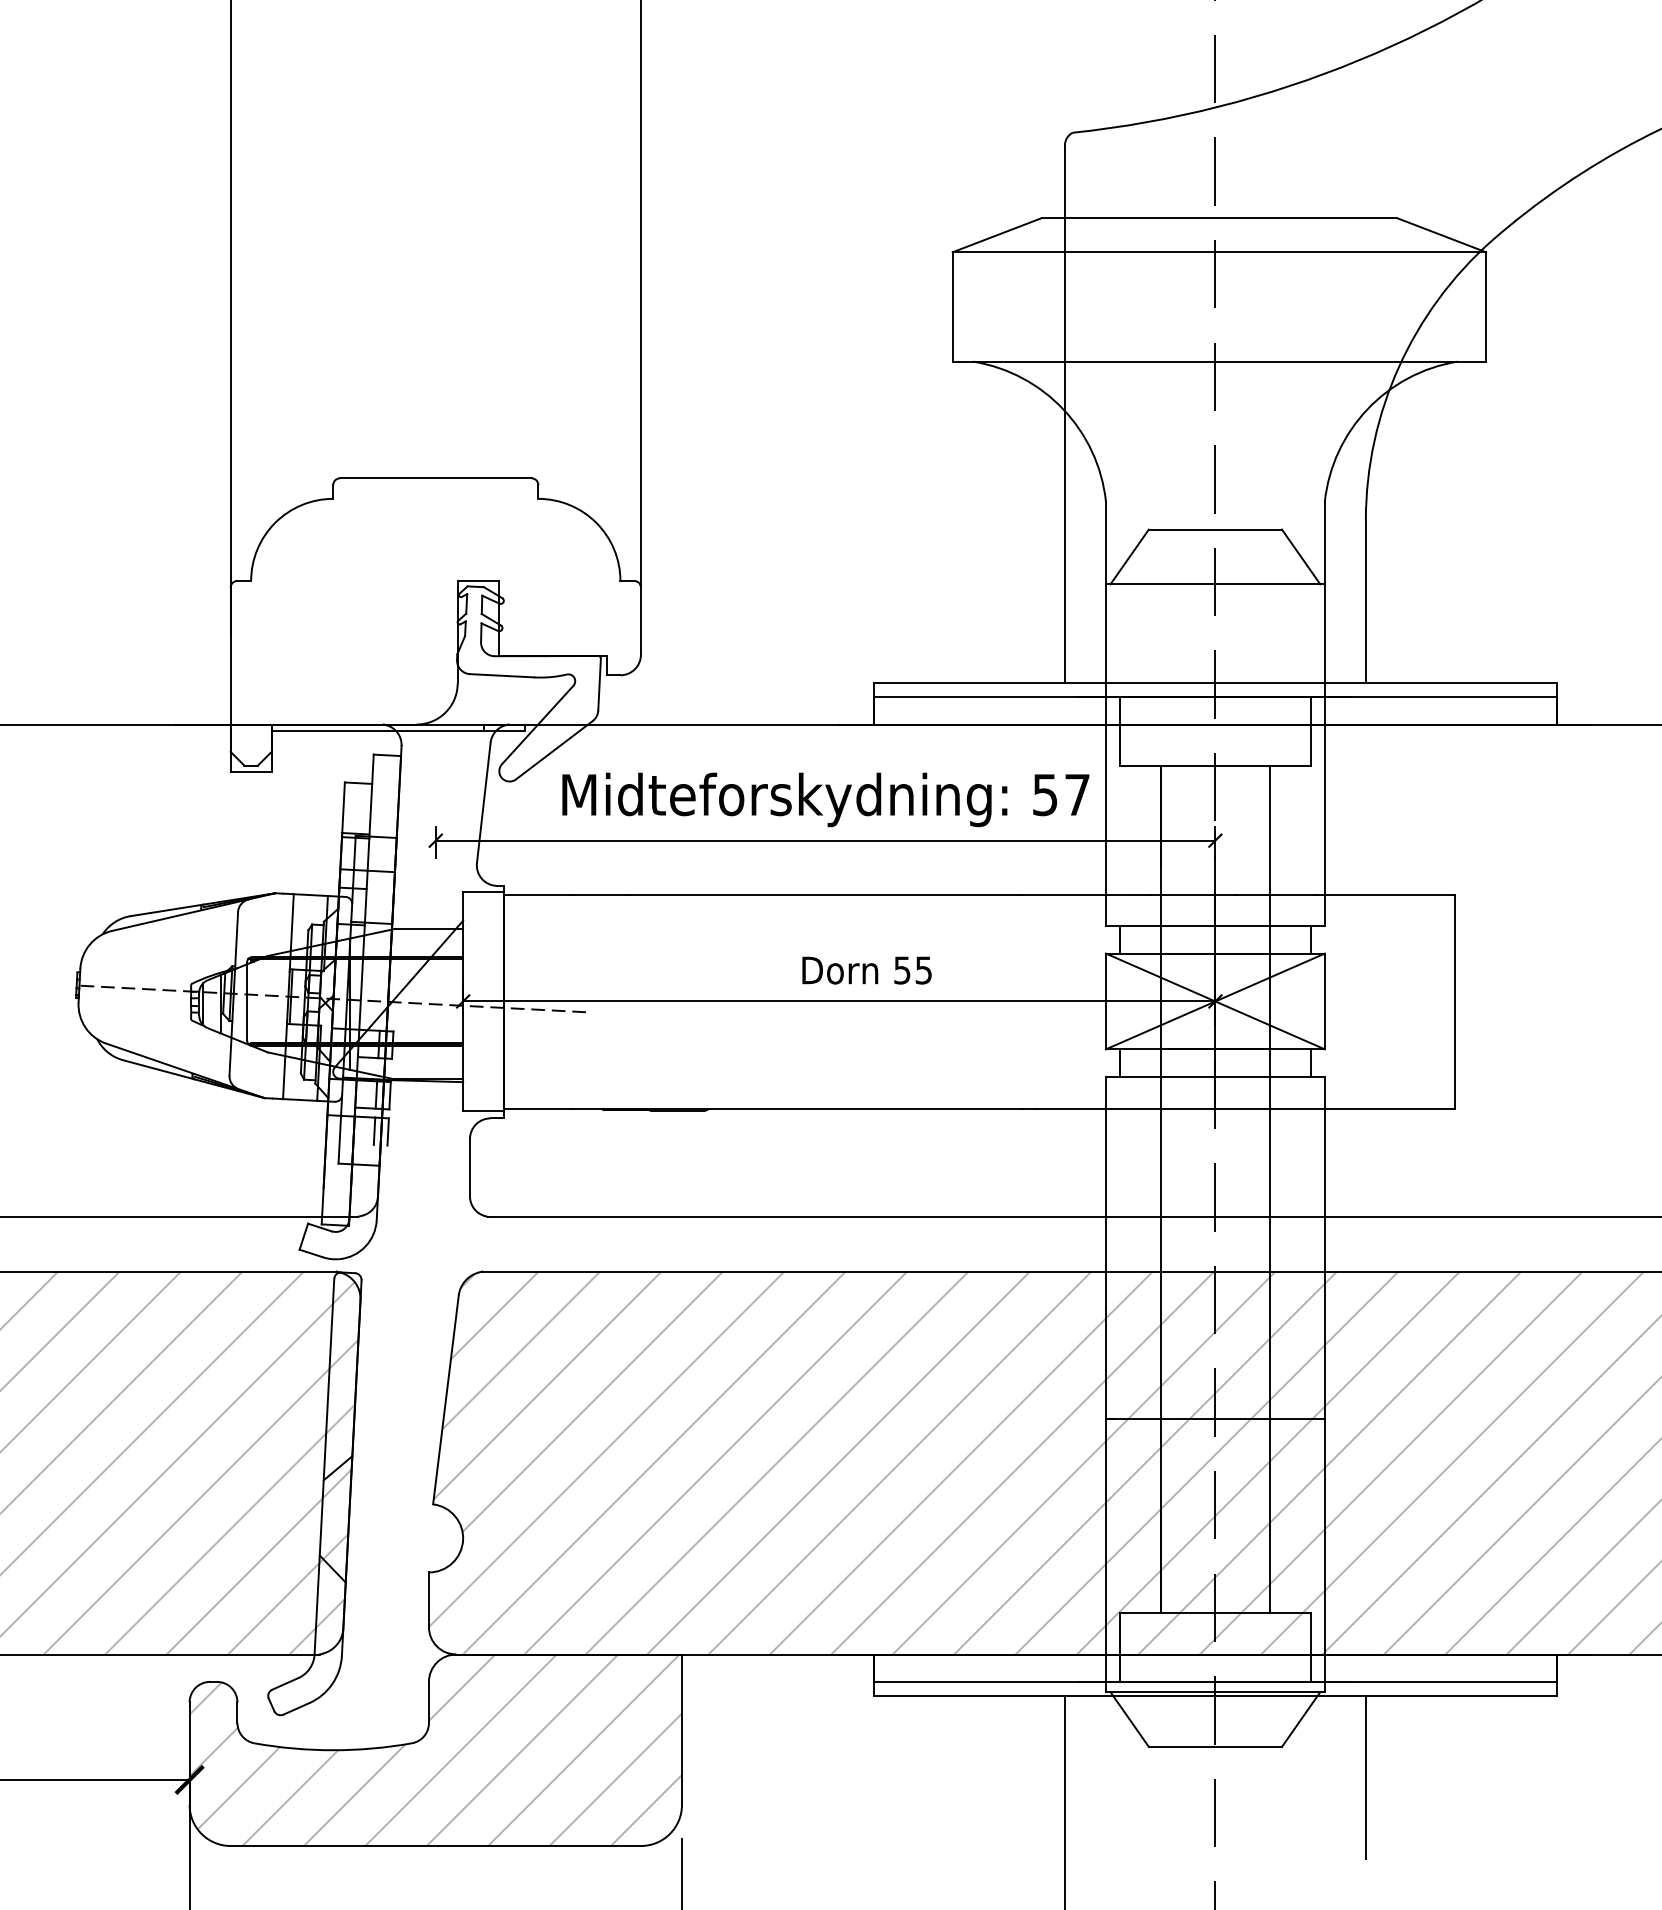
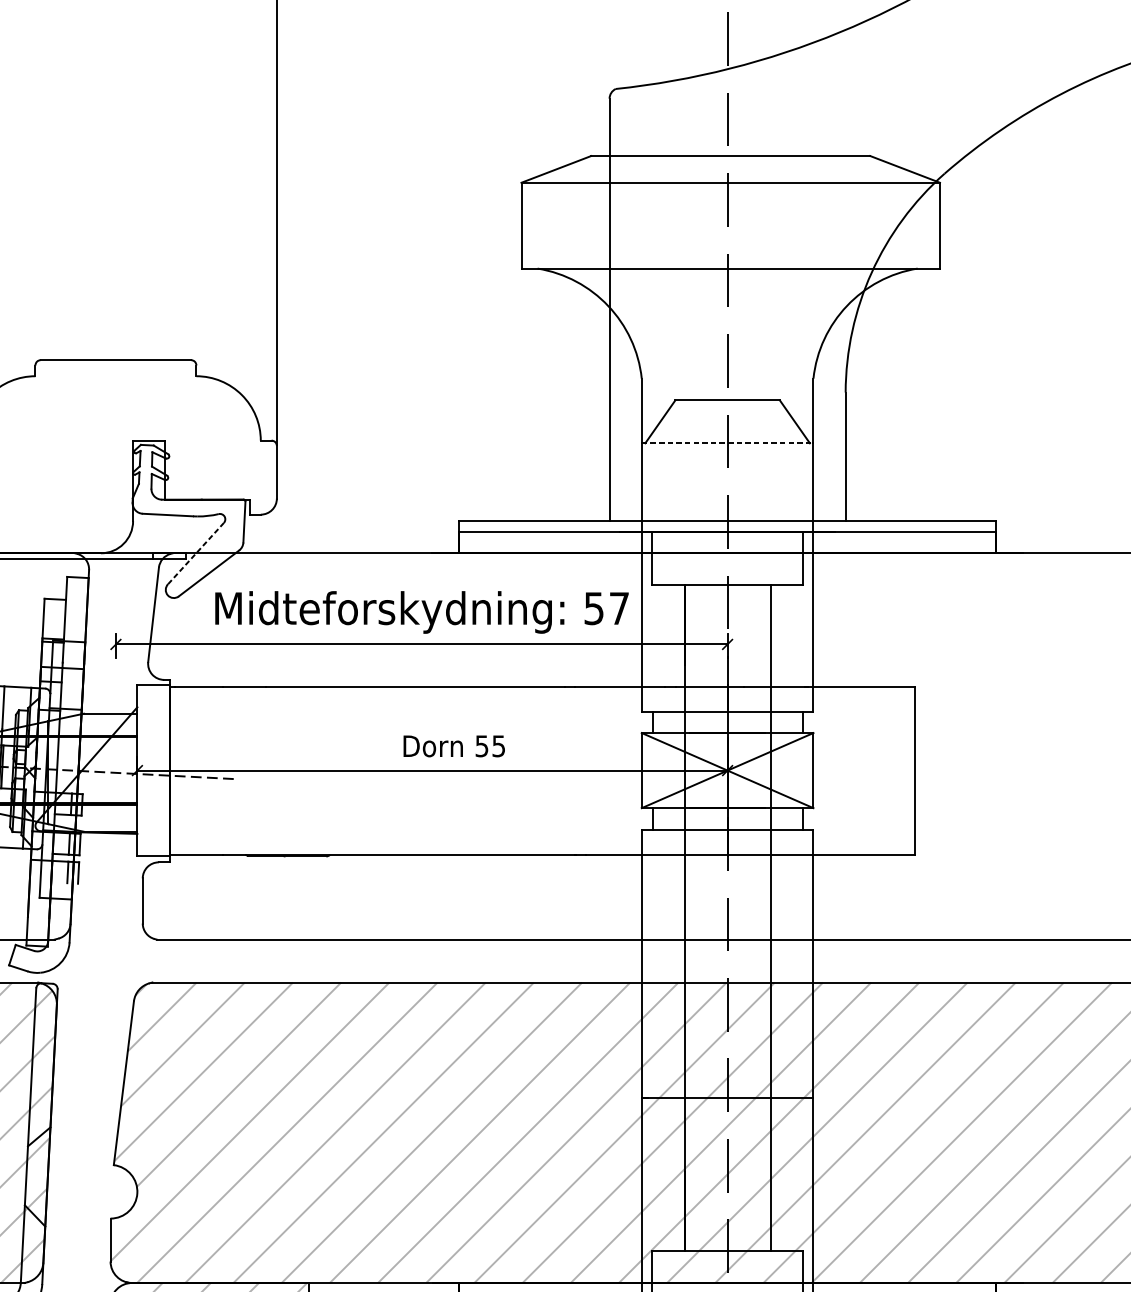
line: (1215, 584) -> (727, 443), solid -> dashed
line: (537, 724) -> (195, 553), solid -> dashed

